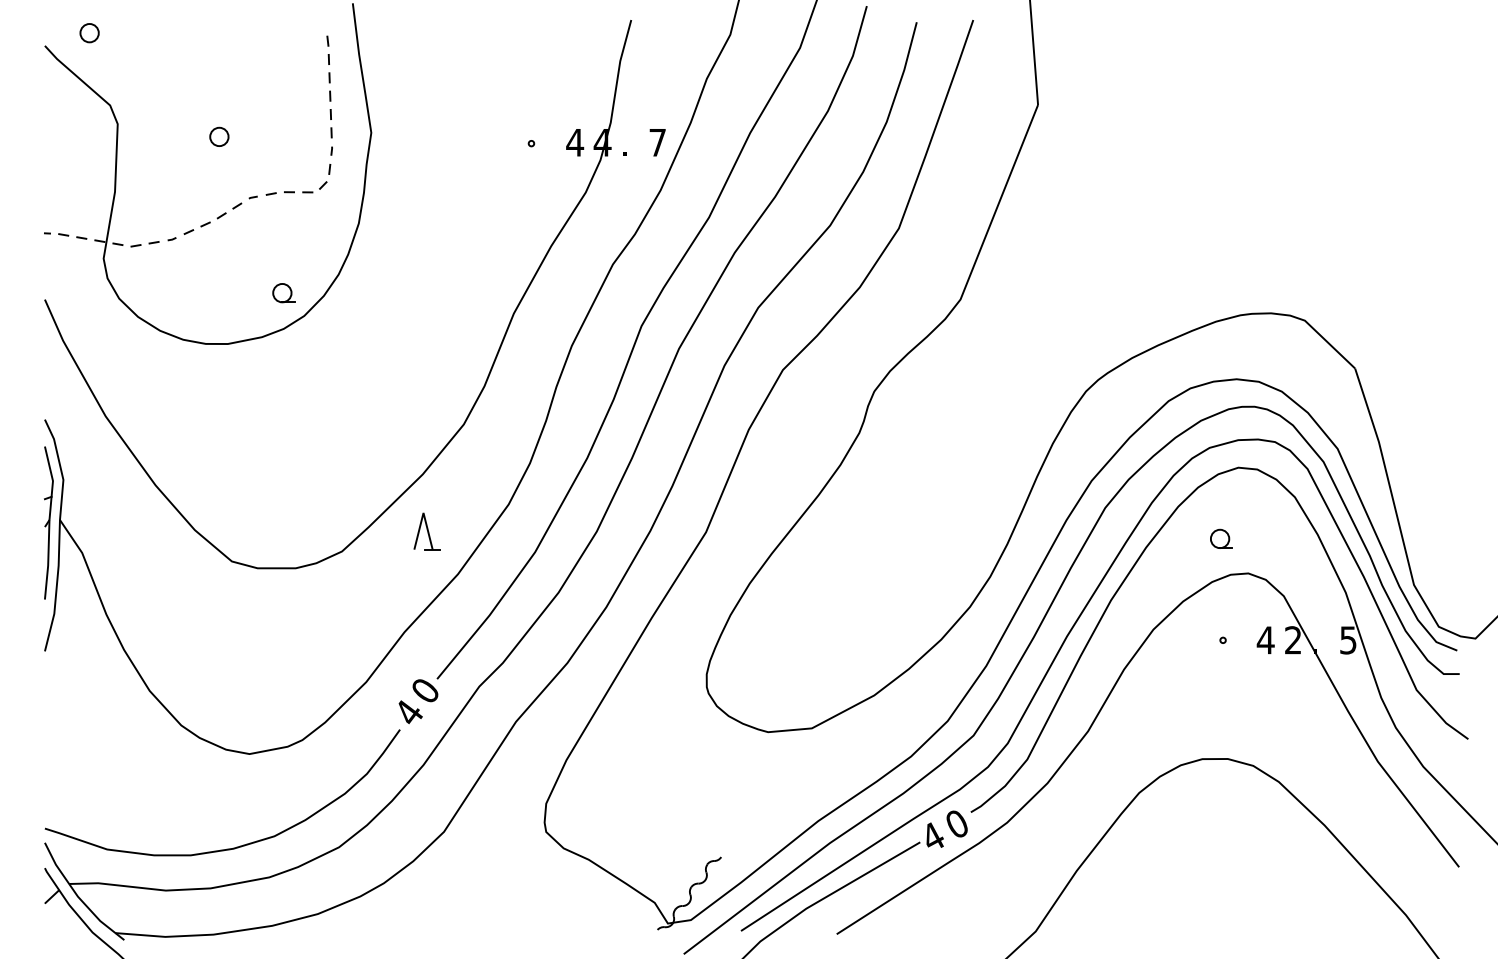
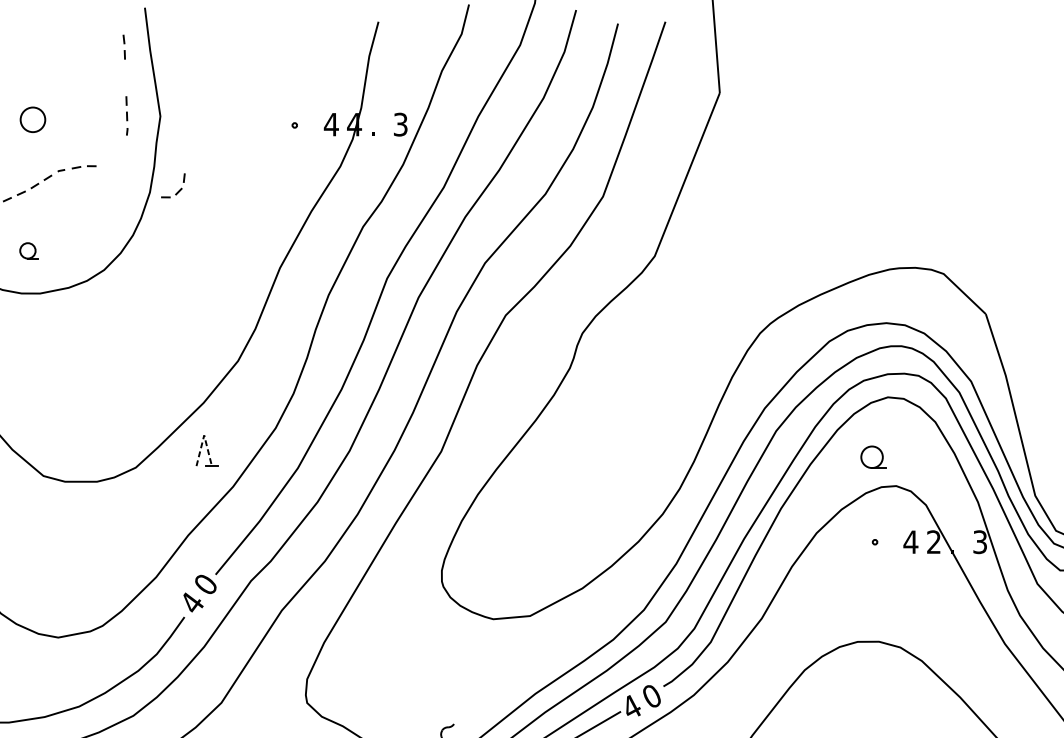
line: (329, 83) -> (125, 74), removed
circle: (219, 136) -> (33, 119), size x1.6
text: (657, 142) -> (400, 124), 7 -> 3
part: (322, 184) -> (178, 190), moved
part: (283, 293) -> (28, 251), moved
line: (423, 512) -> (204, 434), solid -> dashed
part: (1221, 538) -> (873, 456), size x1.4
text: (1348, 639) -> (980, 541), 5 -> 3

